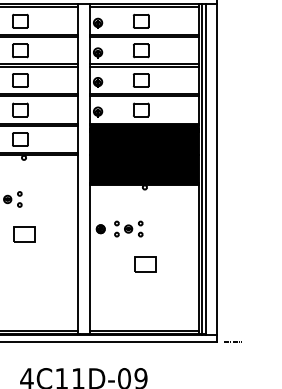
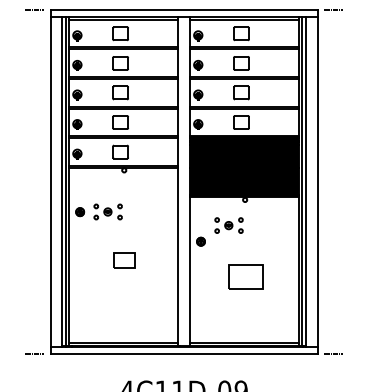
part: (128, 228) -> (228, 225), moved
part: (24, 234) -> (124, 260), moved
part: (145, 263) -> (245, 276), size x1.6

